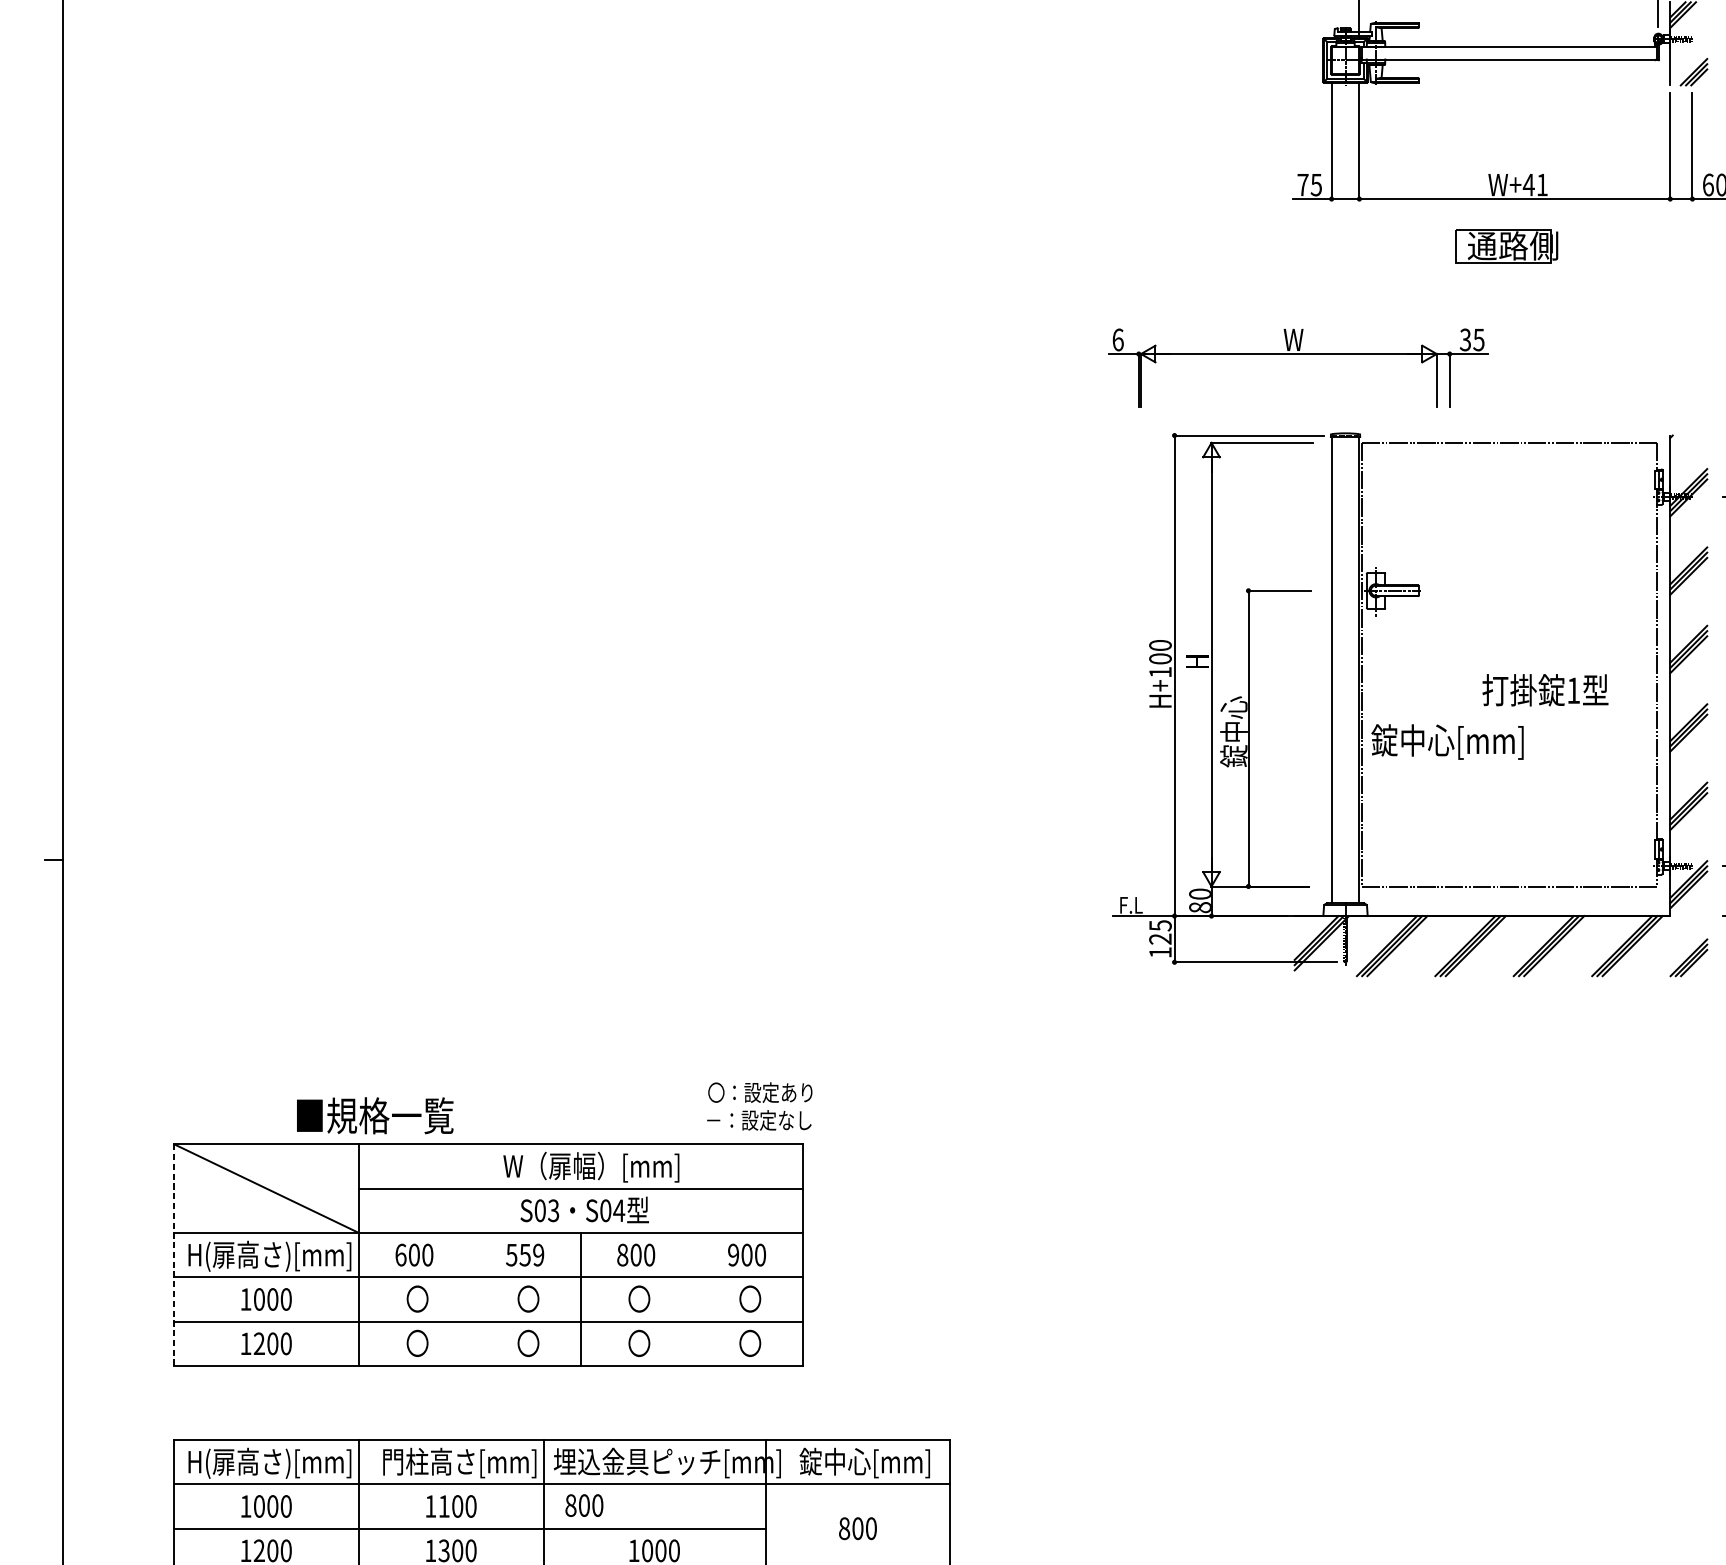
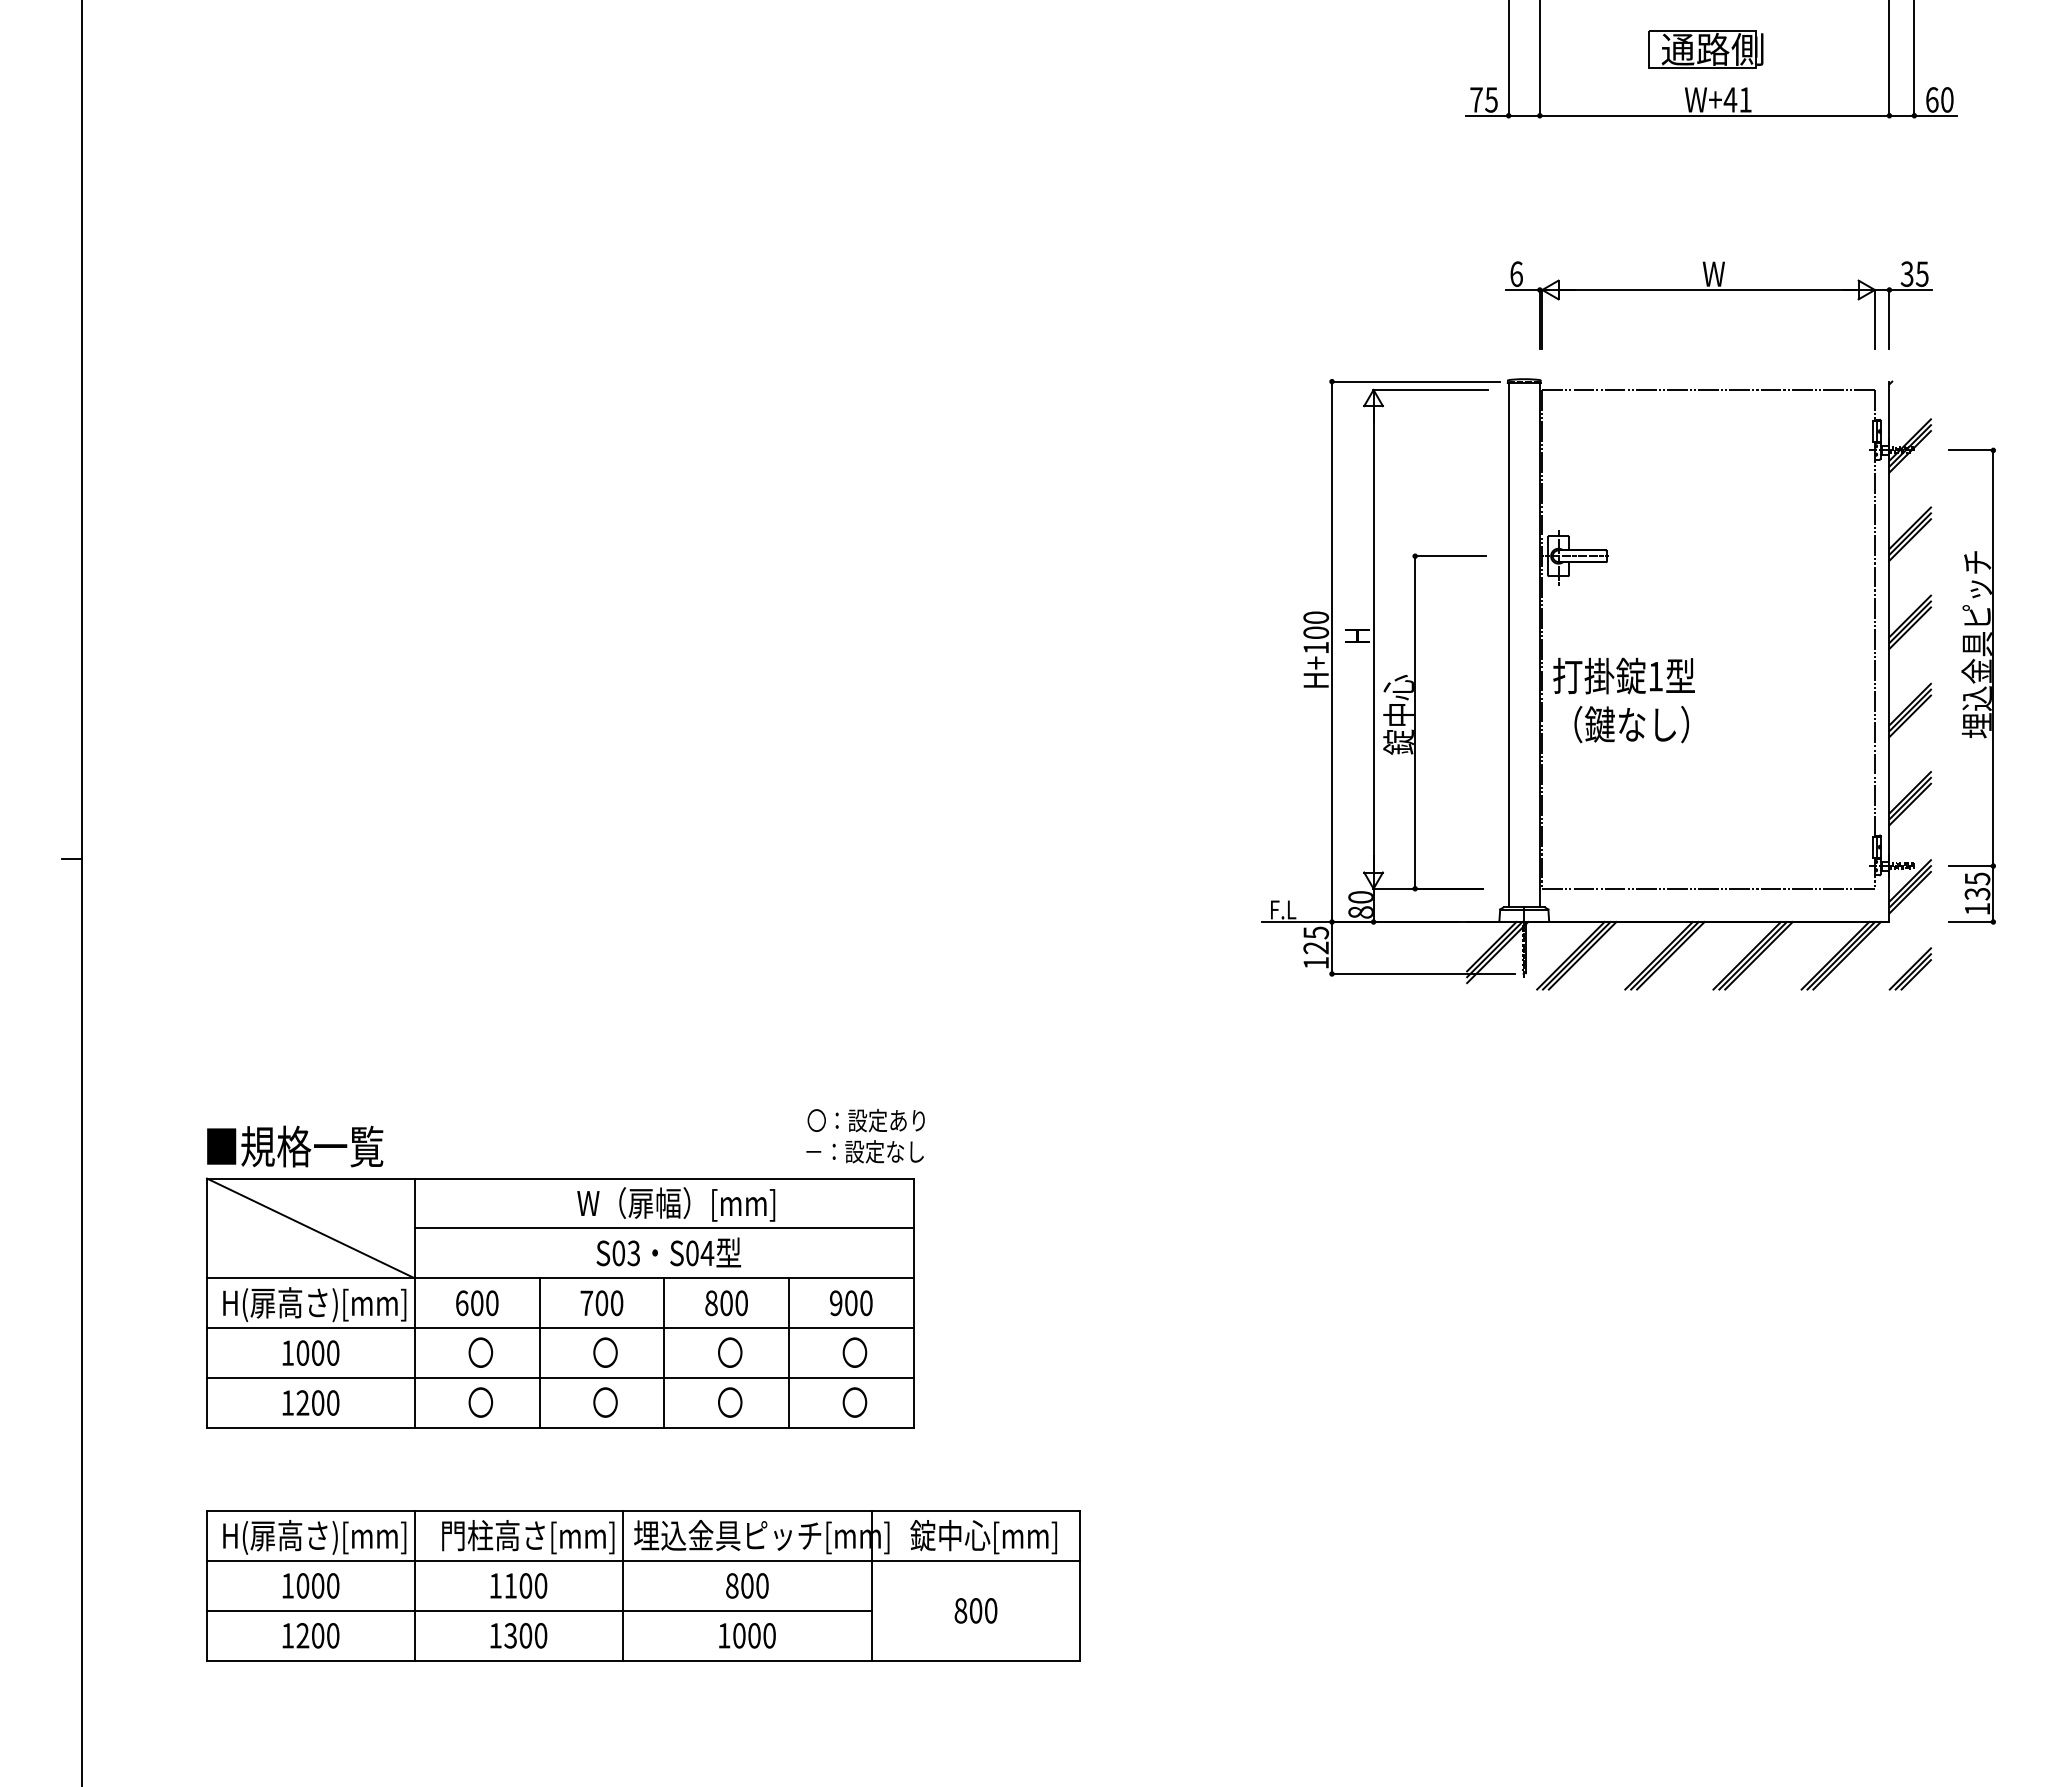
part: (1506, 245) -> (1705, 49), moved
part: (1297, 354) -> (1718, 290), moved
text: (1544, 689) -> (1623, 675), moved
text: (1447, 741) -> (1638, 725), 錠中心[mm] -> （鍵なし）
text: (375, 1115) -> (295, 1146), moved
line: (174, 1255) -> (207, 1303), dashed -> solid
text: (524, 1255) -> (601, 1303), 559 -> 700
line: (469, 1298) -> (539, 1352), added
line: (691, 1298) -> (788, 1352), added
text: (584, 1505) -> (747, 1585), moved

